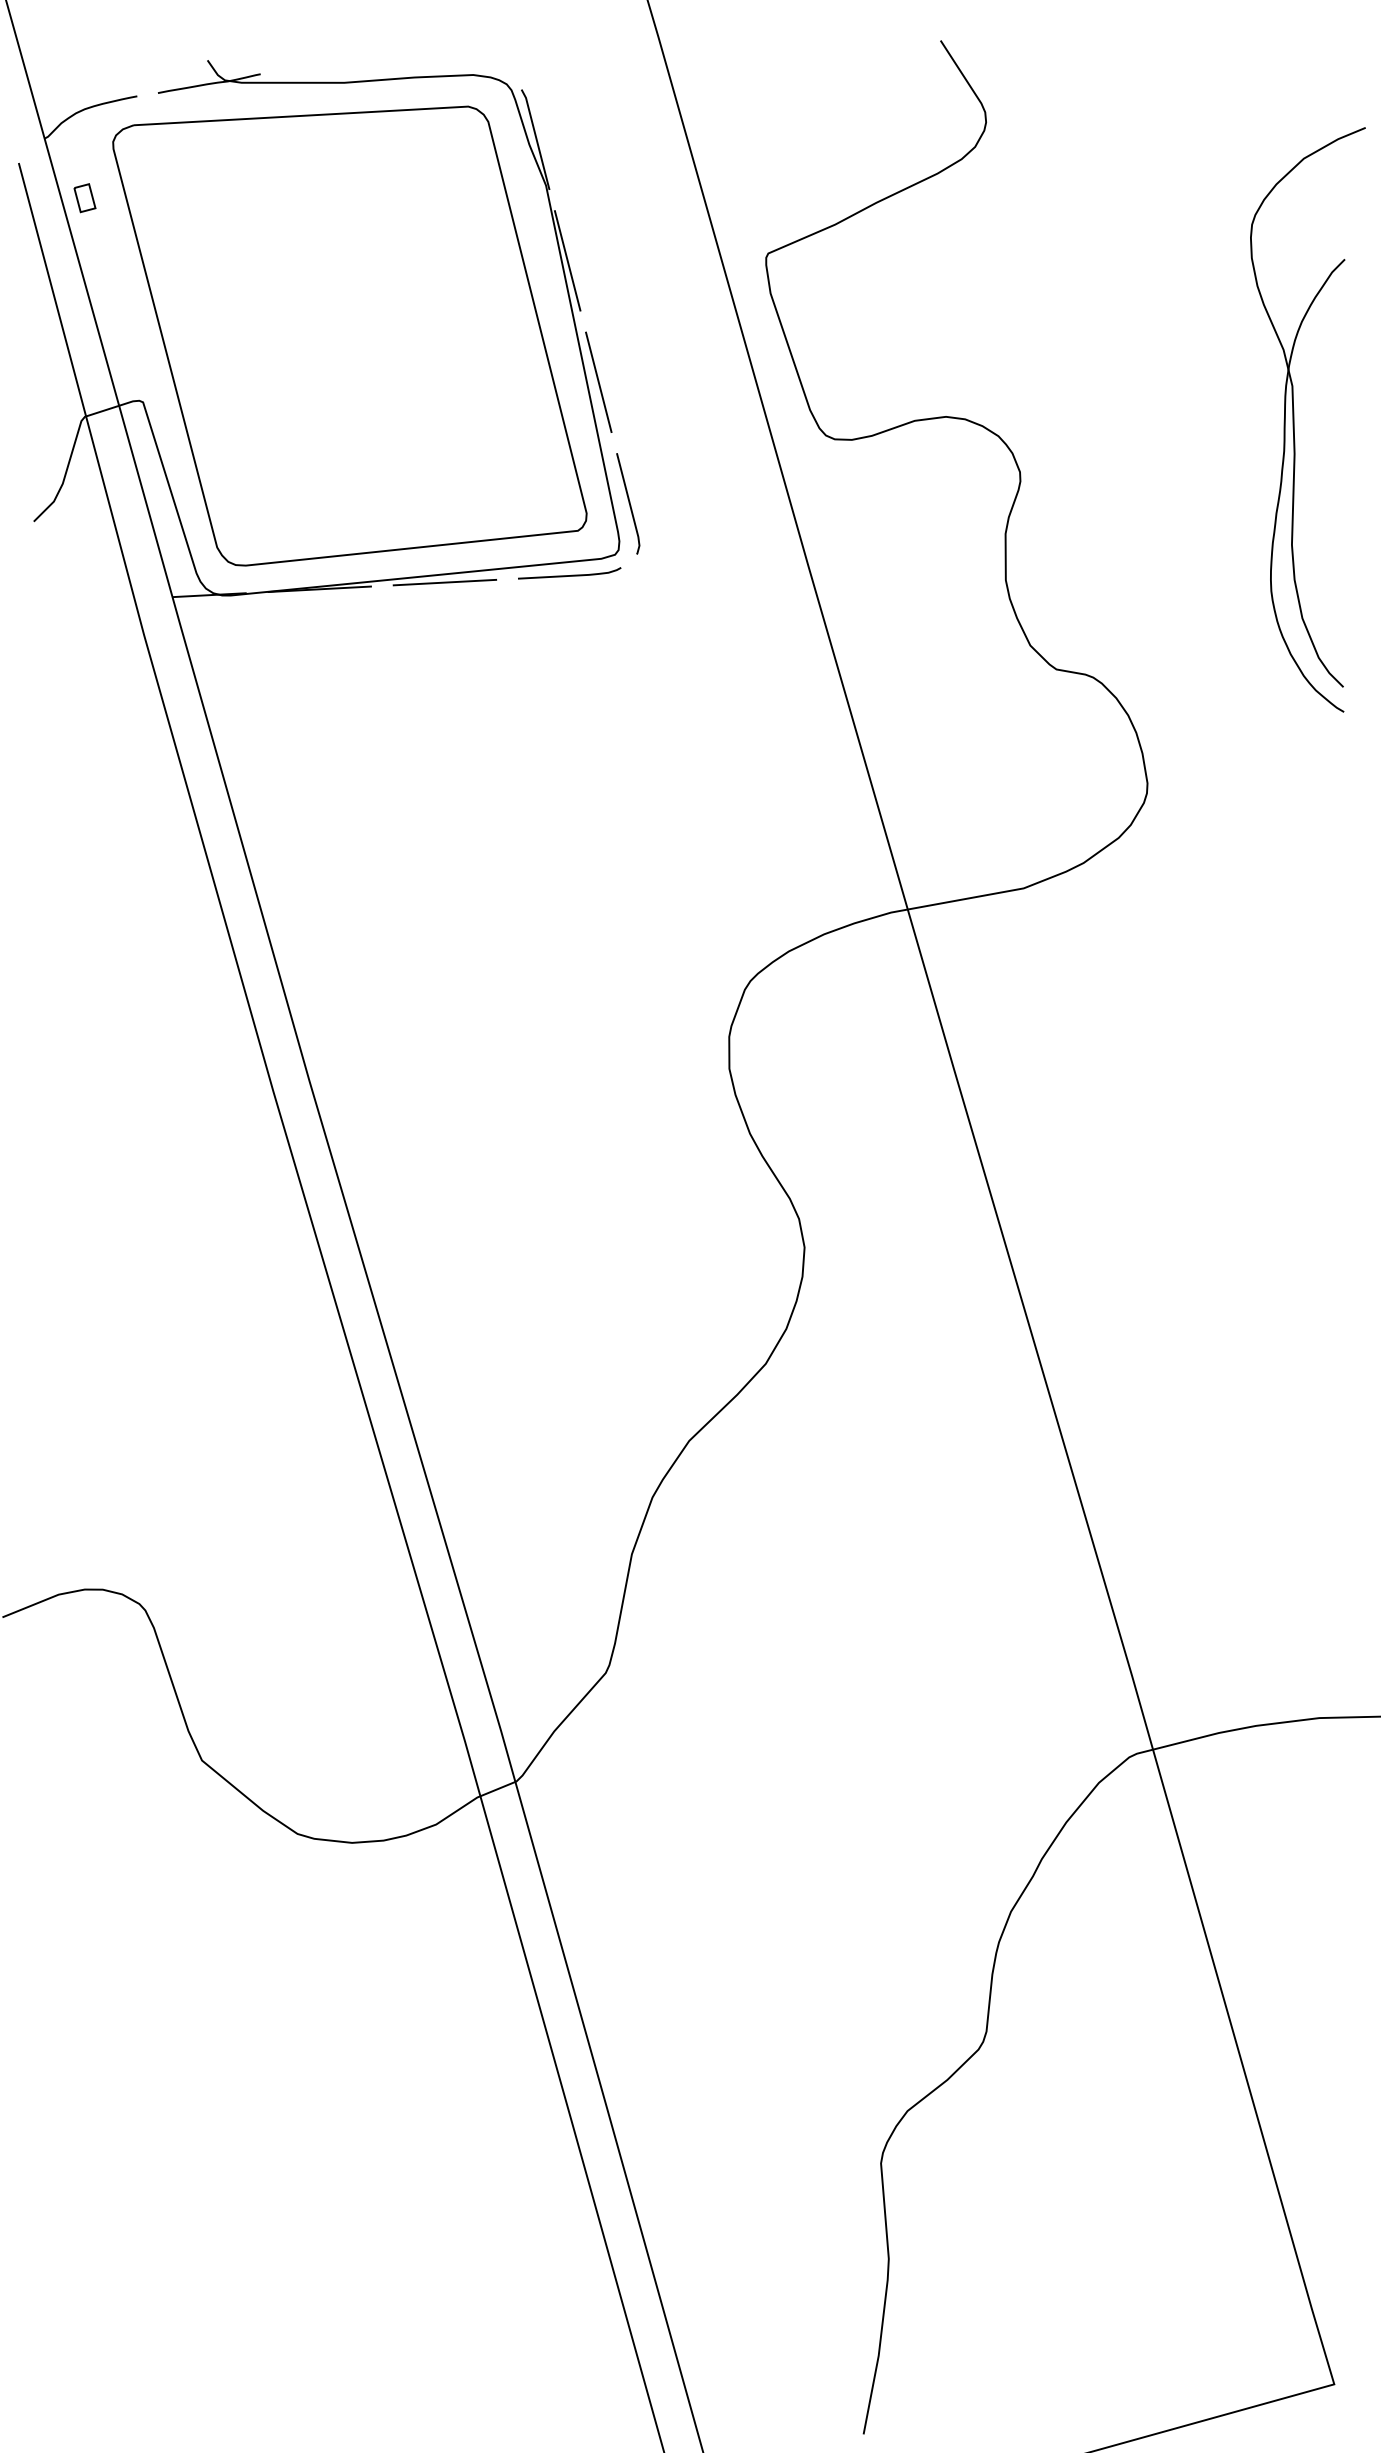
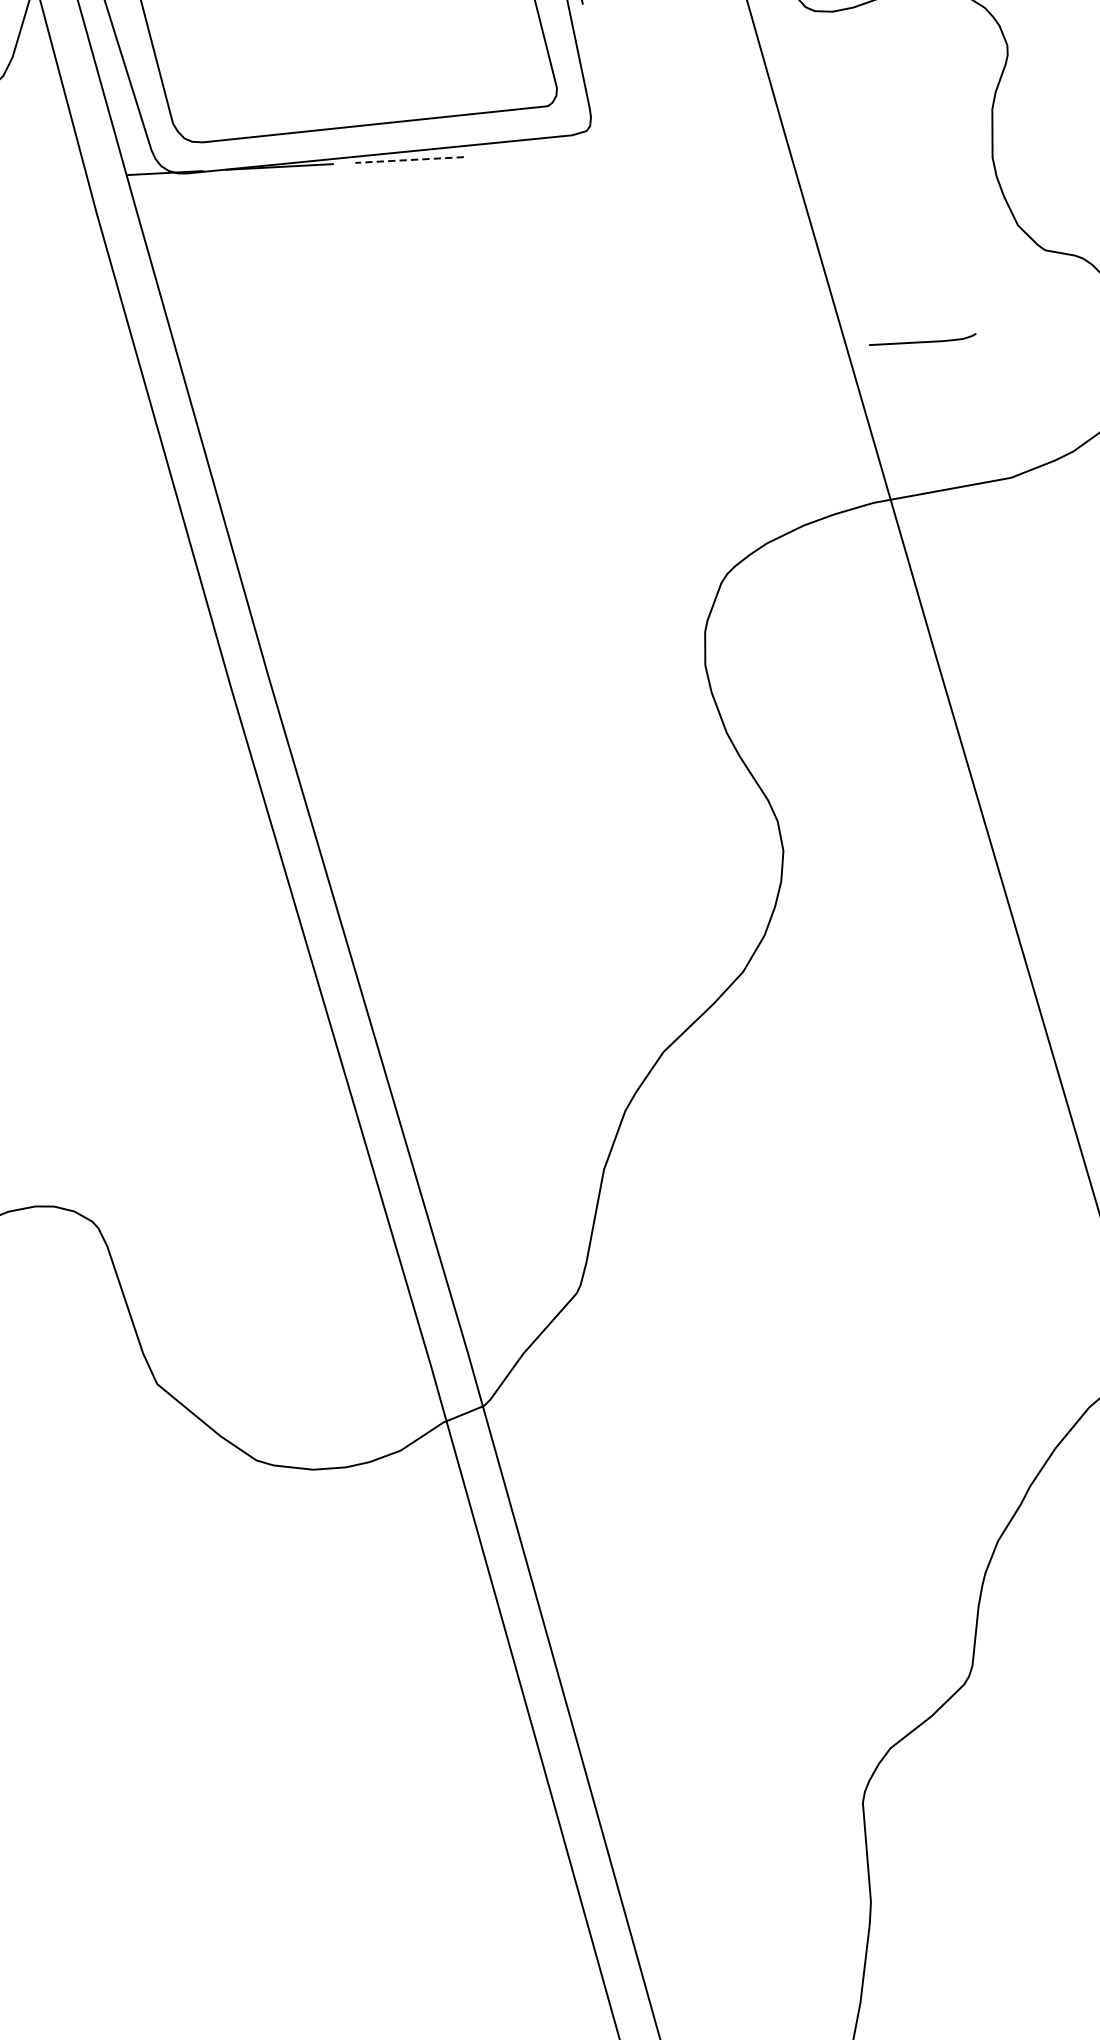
line: (628, 503) -> (600, 77), removed
curve: (569, 575) -> (922, 341), moved
line: (444, 582) -> (409, 159), solid -> dashed

